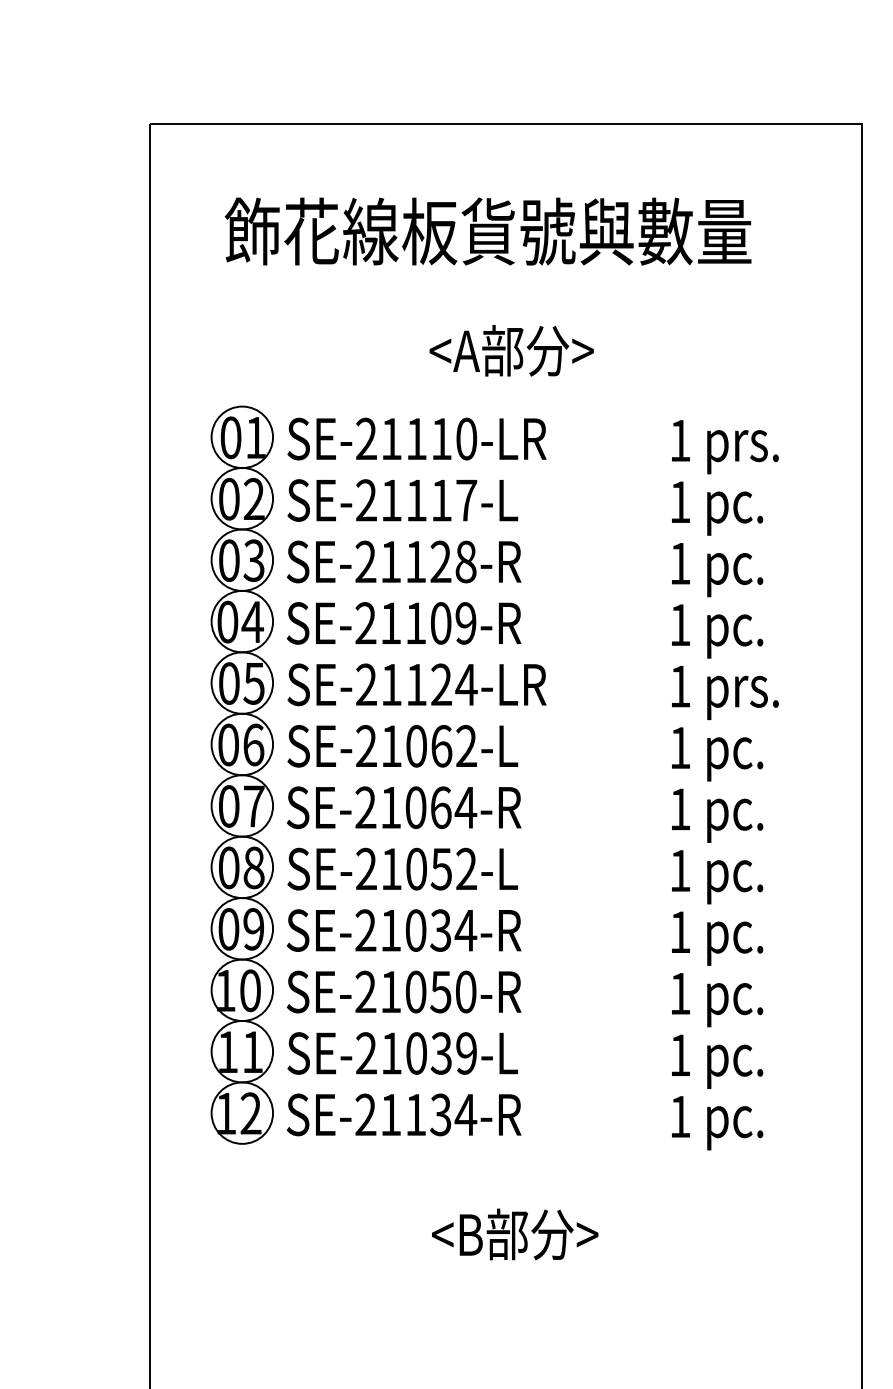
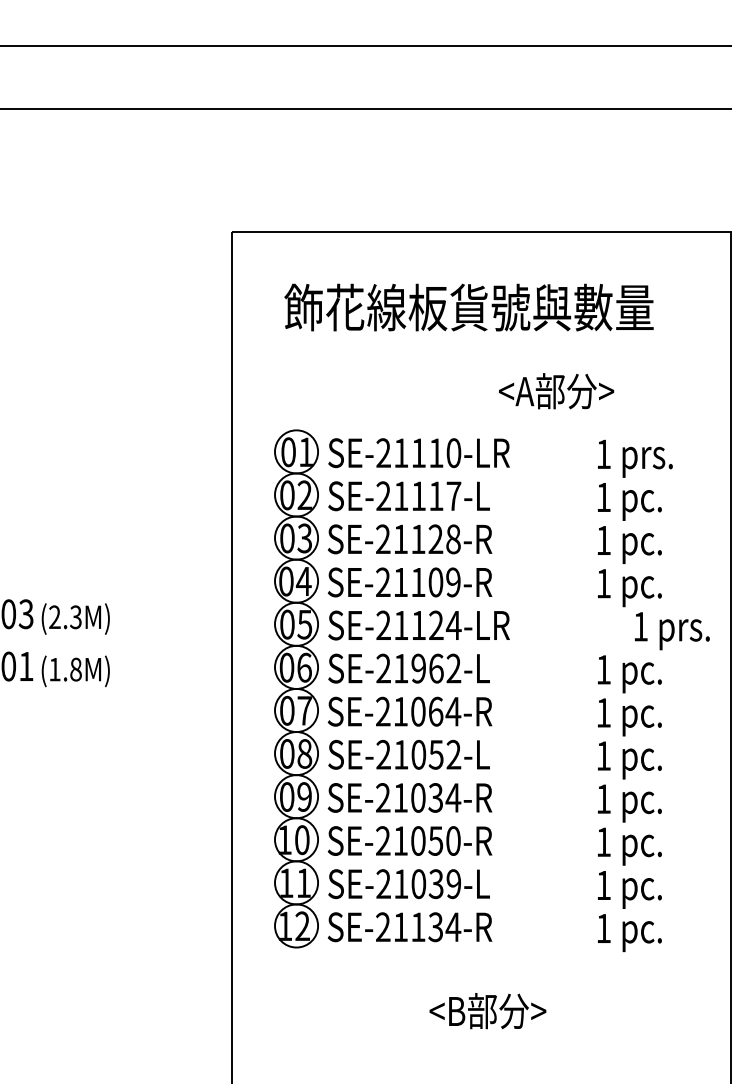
text: (511, 351) -> (556, 391), moved
text: (725, 693) -> (672, 631), moved
text: (416, 746) -> (418, 668), SE-21062-L -> SE-21962-L

